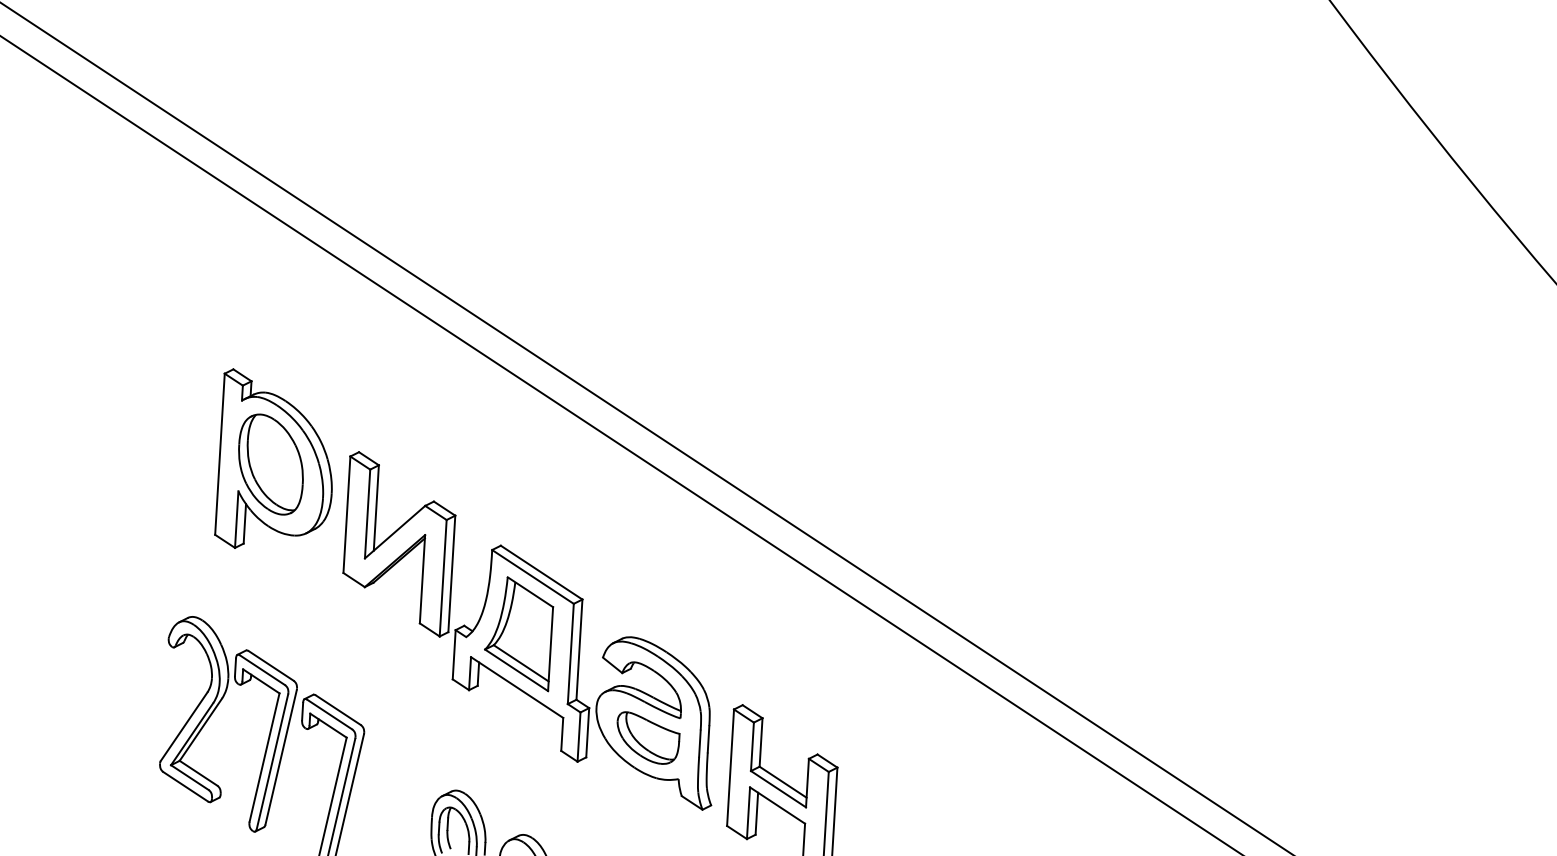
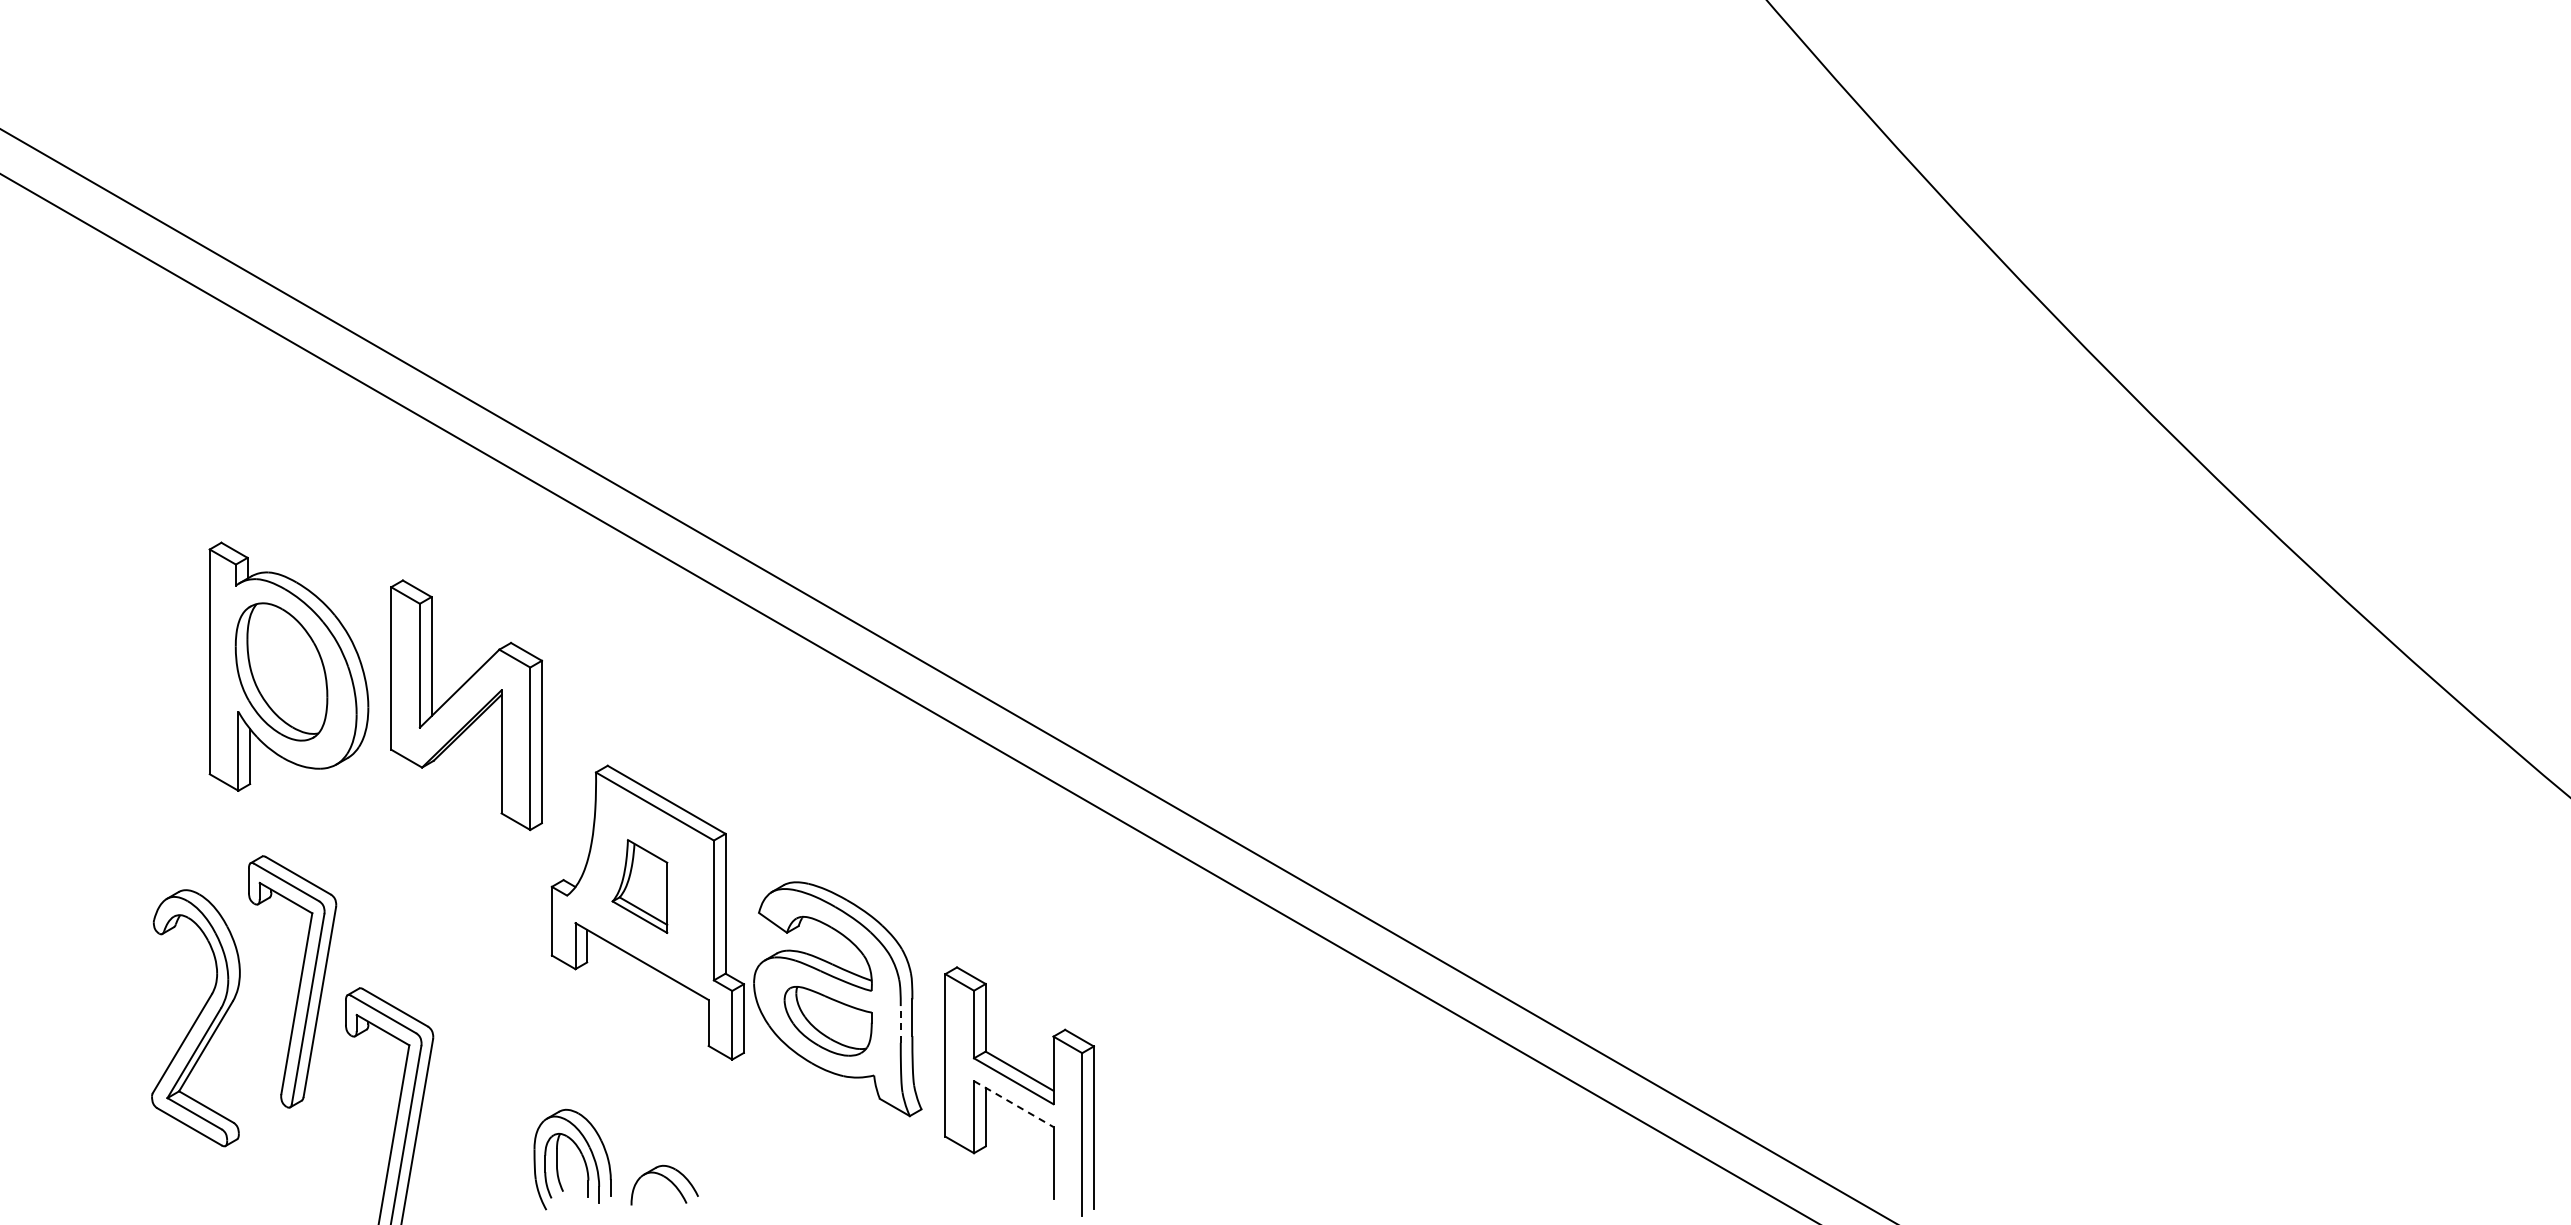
part: (399, 544) -> (466, 705), moved
part: (518, 633) -> (639, 886), size x0.6
part: (267, 741) -> (299, 981), moved
line: (699, 742) -> (900, 1023), solid -> dashed
line: (777, 805) -> (1013, 1104), solid -> dashed

